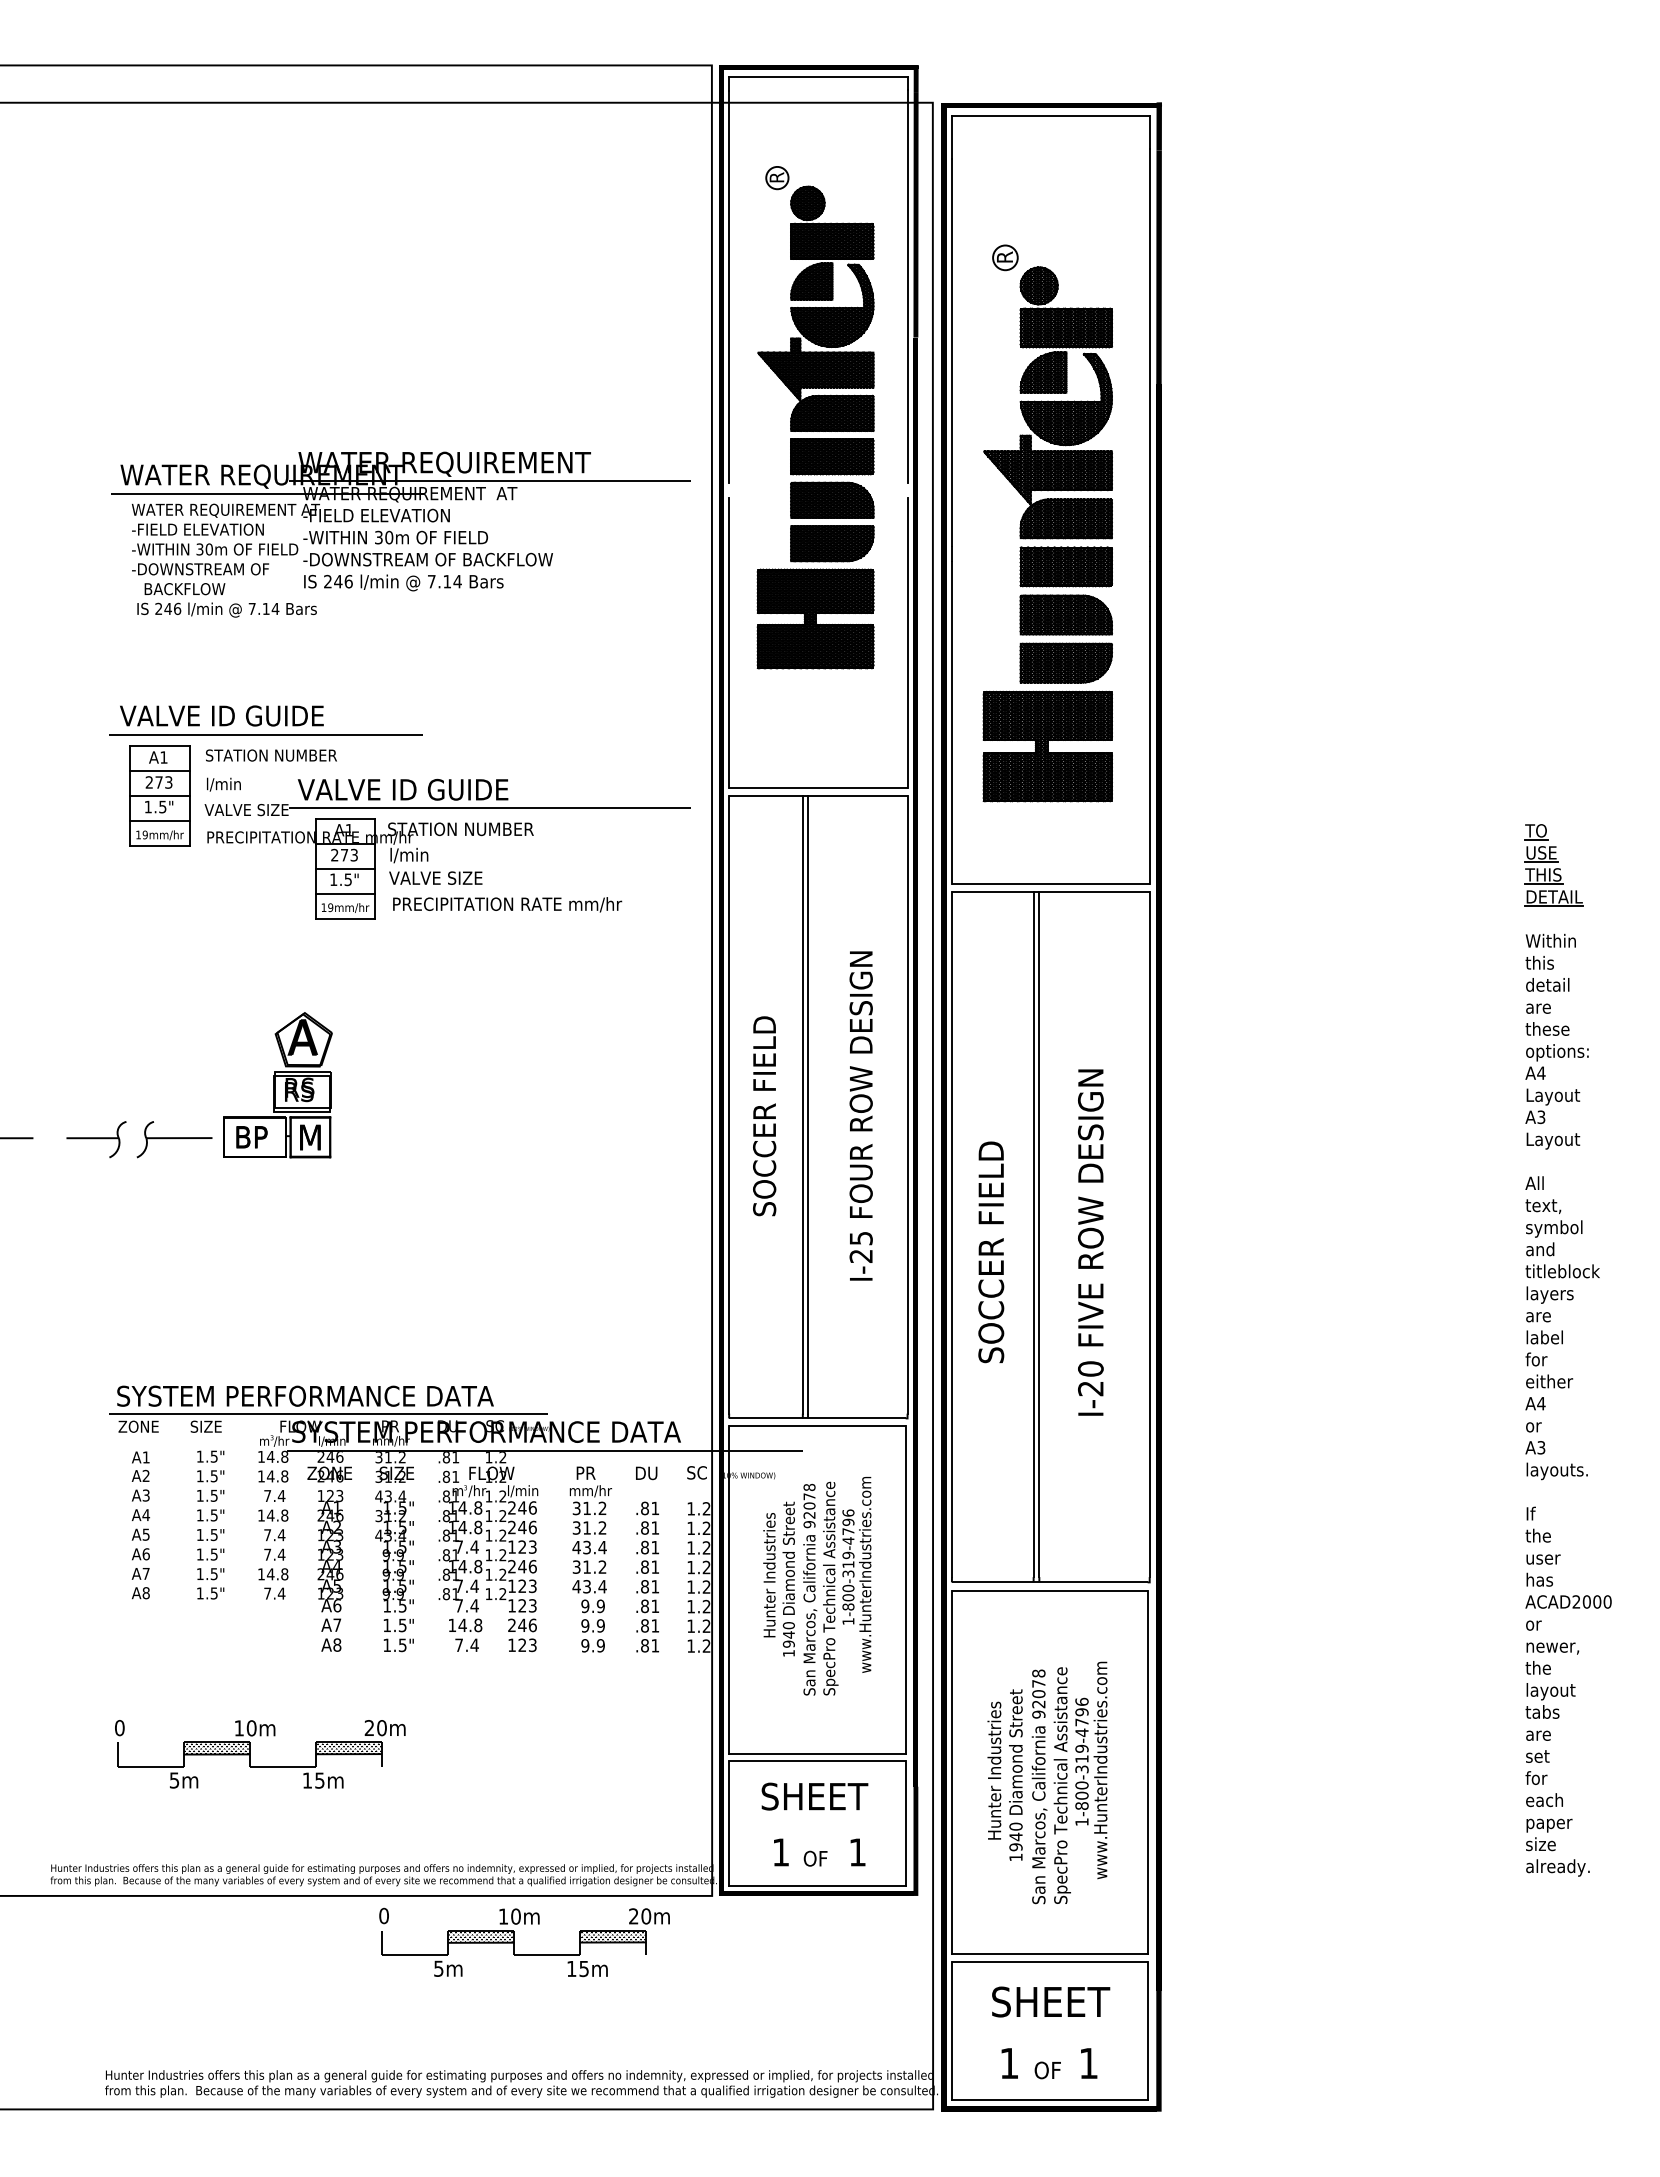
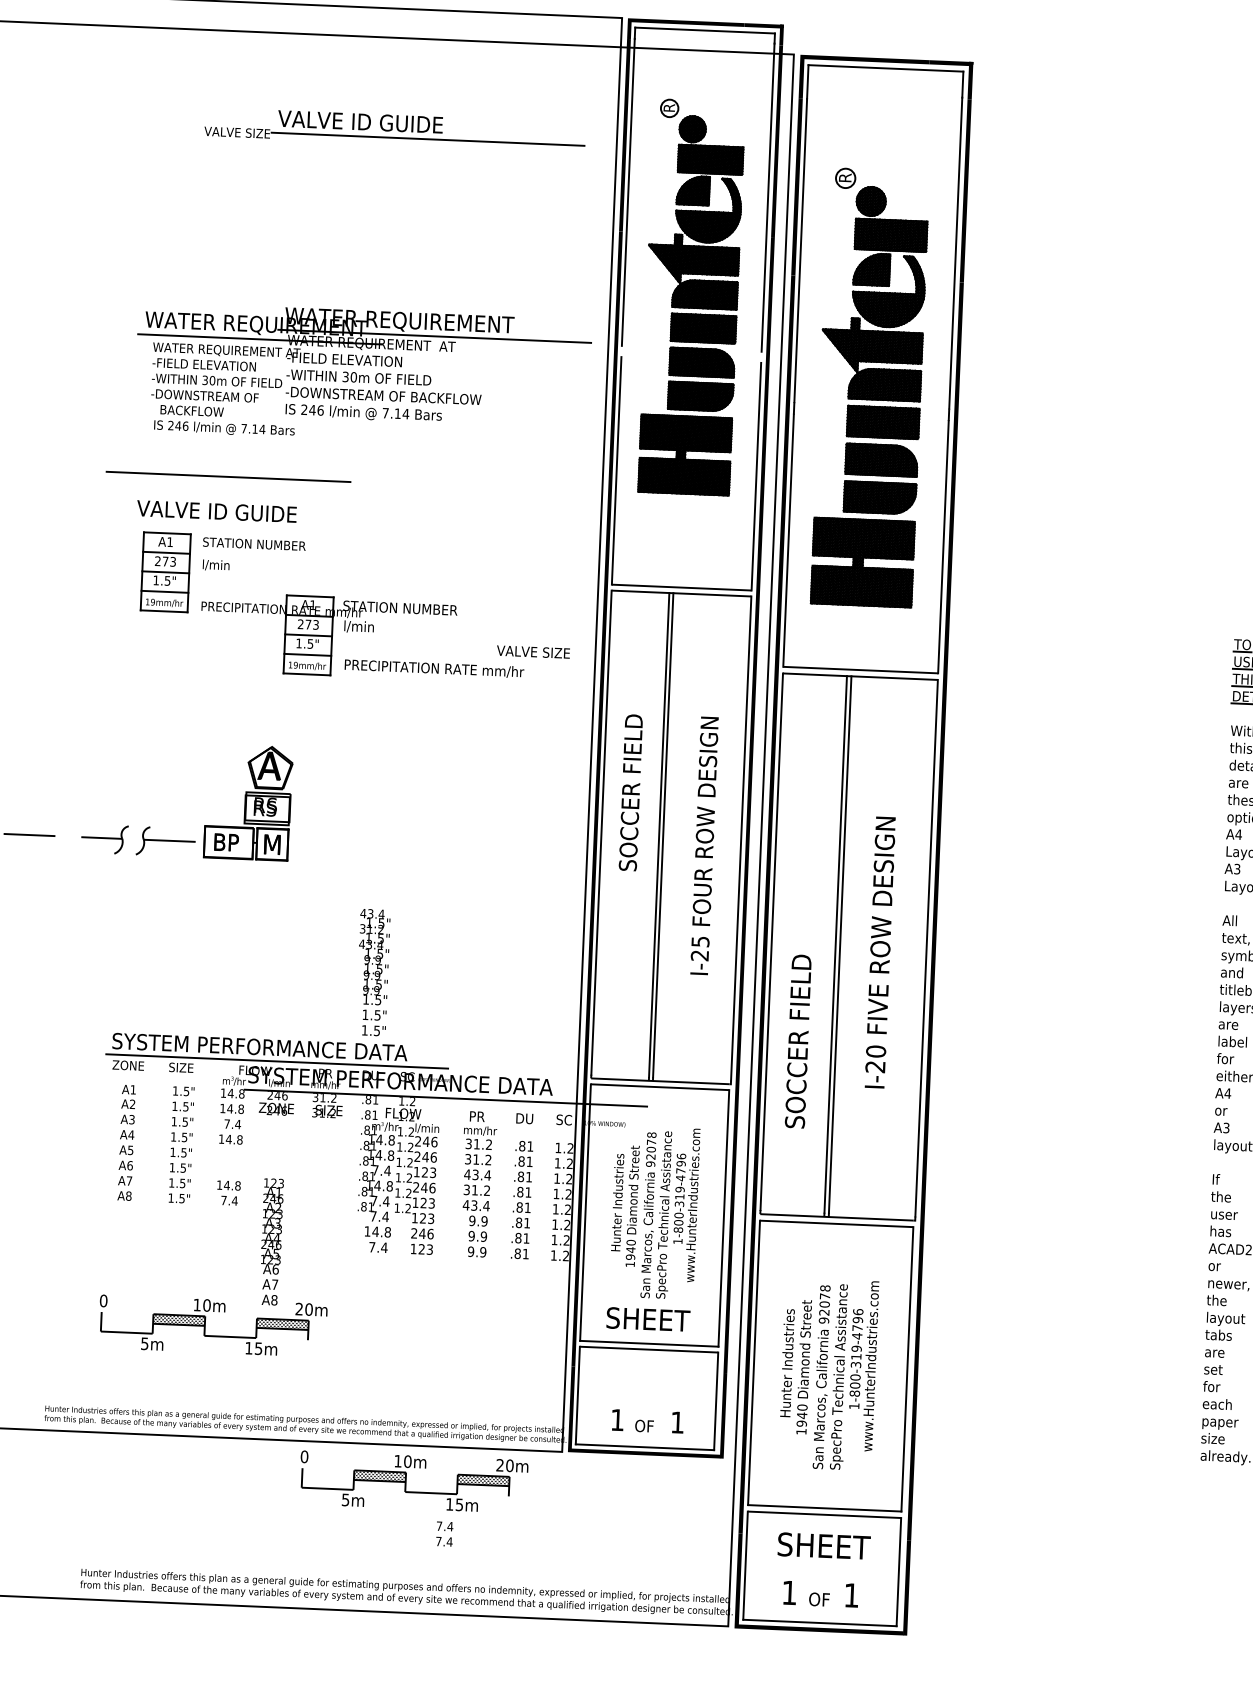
line: (265, 734) -> (228, 476), moved
part: (447, 797) -> (395, 129), moved
text: (435, 877) -> (533, 651), moved
text: (764, 1116) -> (630, 792), moved
text: (991, 1252) -> (798, 1041), moved
text: (274, 1544) -> (444, 1533), moved
text: (330, 1570) -> (271, 1241), moved
text: (394, 1571) -> (373, 972), moved
text: (814, 1796) -> (648, 1319), moved

